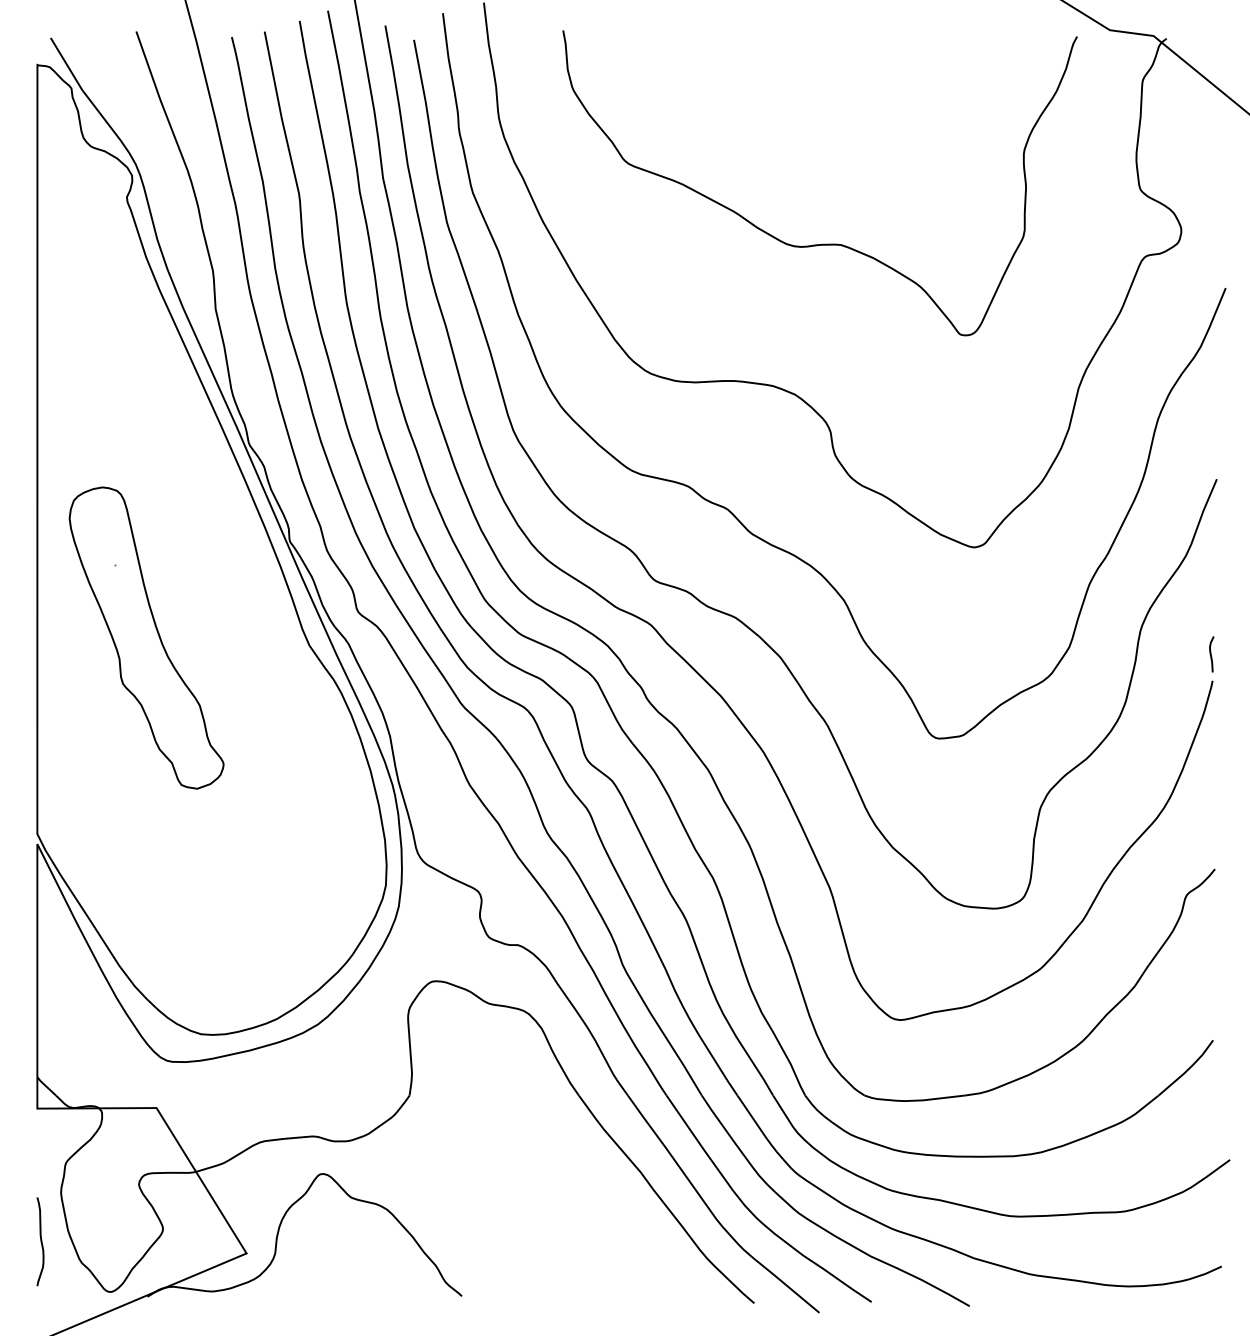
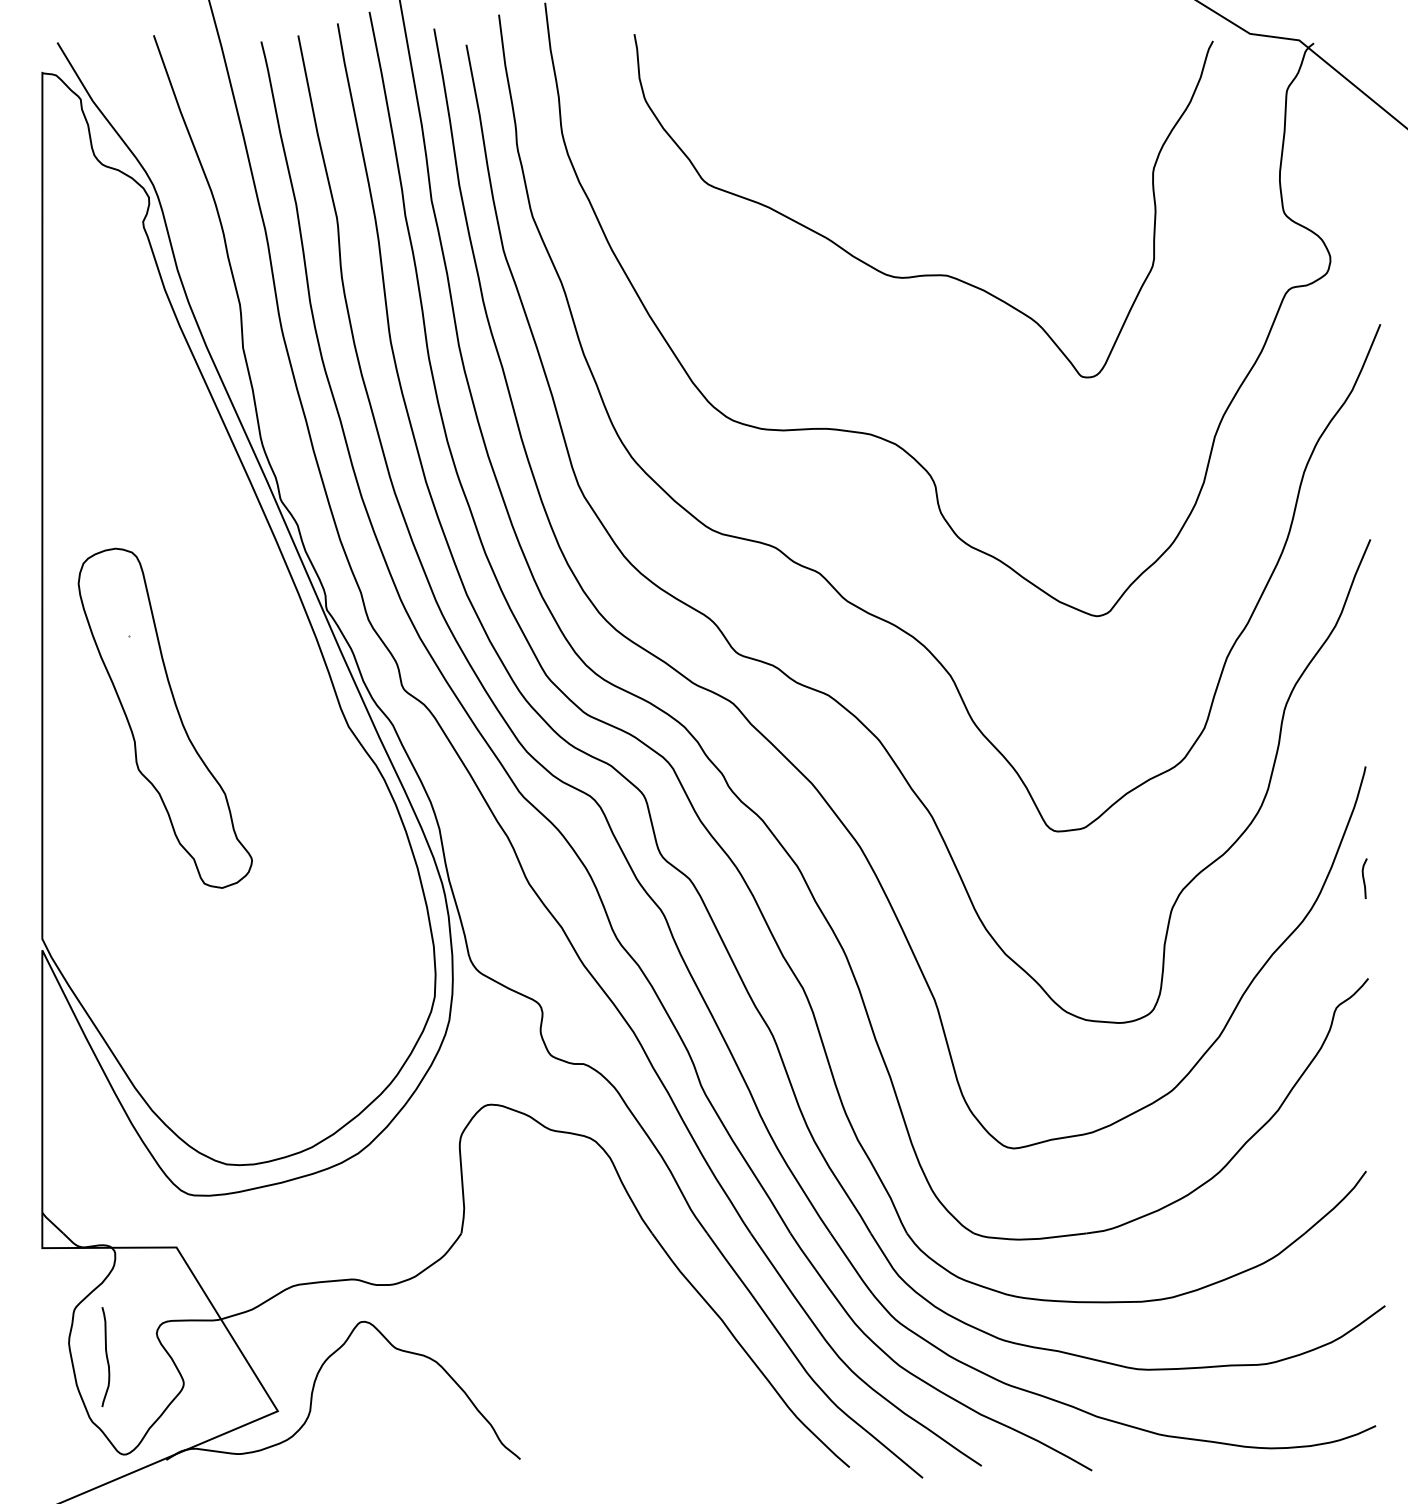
curve: (1211, 654) -> (1364, 878), moved
curve: (41, 1242) -> (106, 1357), moved

